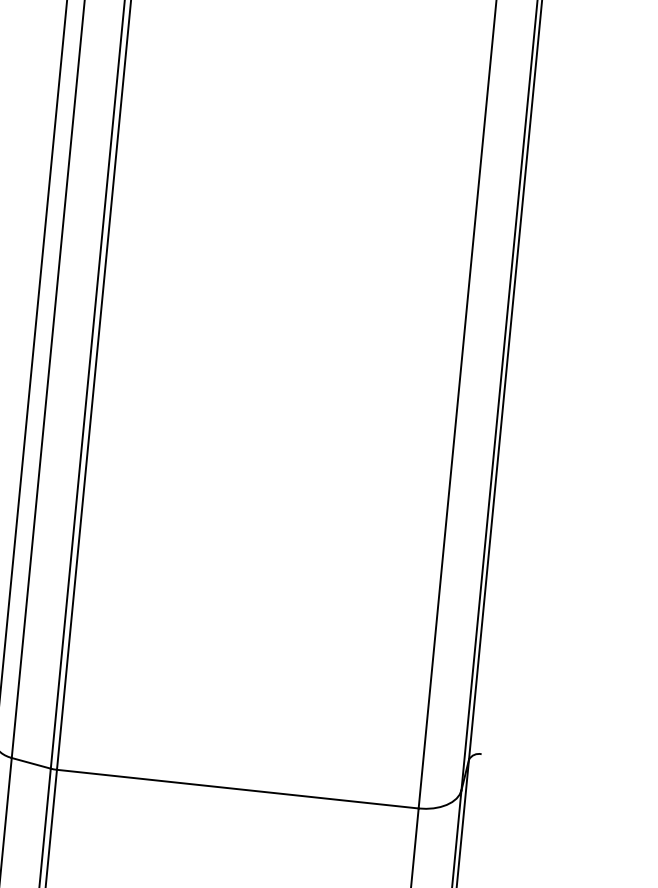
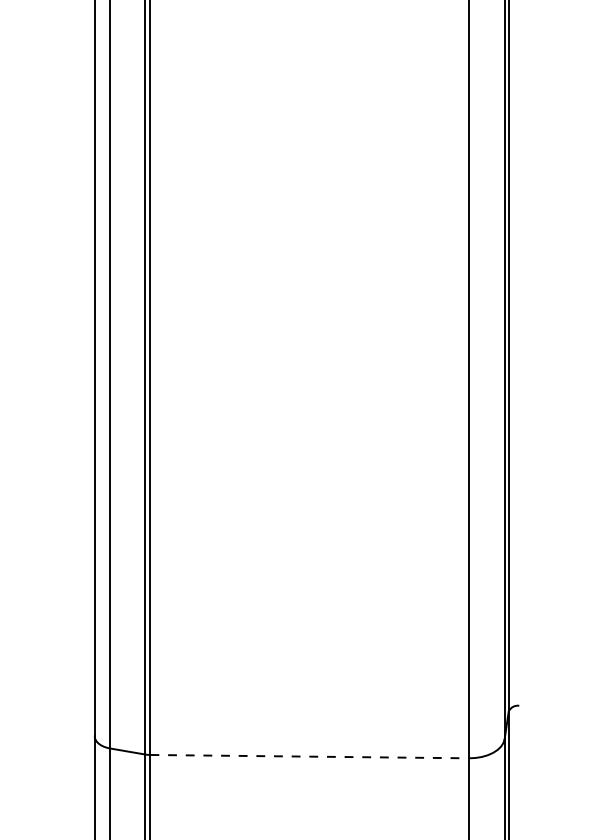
line: (238, 789) -> (310, 756), solid -> dashed

